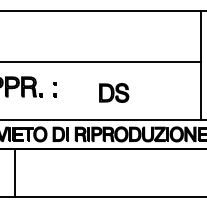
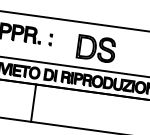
part: (113, 92) -> (95, 48), size x1.67
line: (15, 172) -> (33, 103), moved

